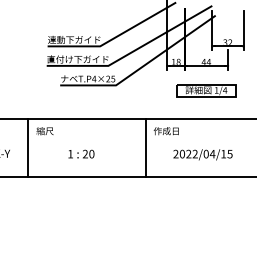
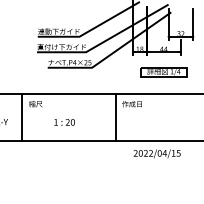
text: (202, 154) -> (156, 153), moved

